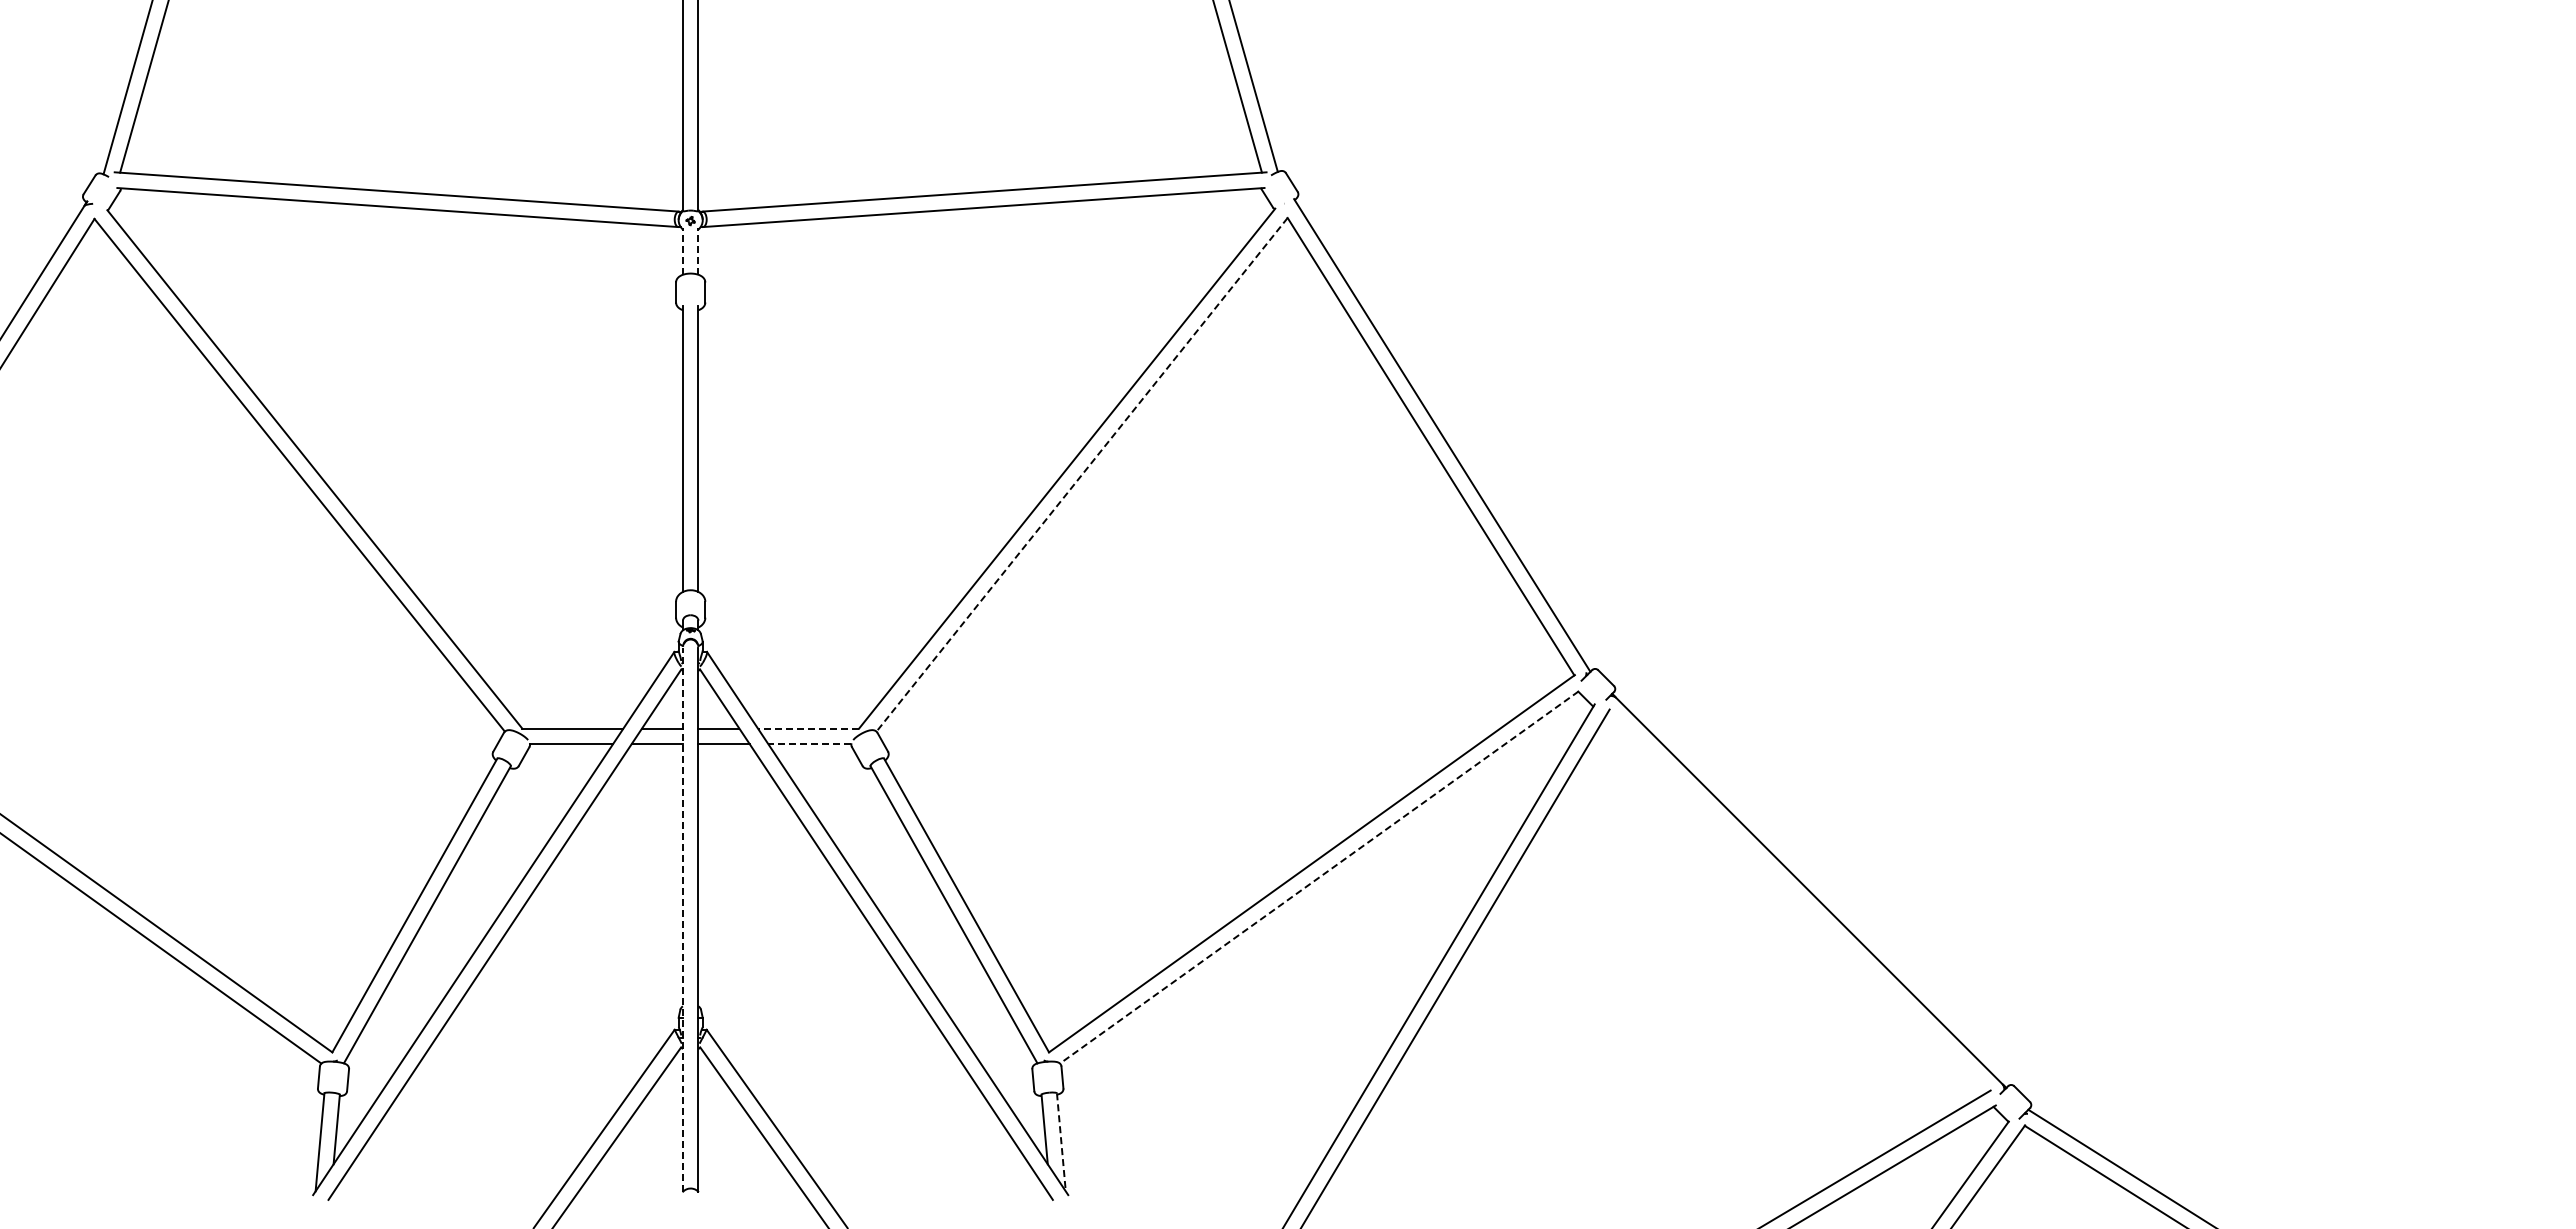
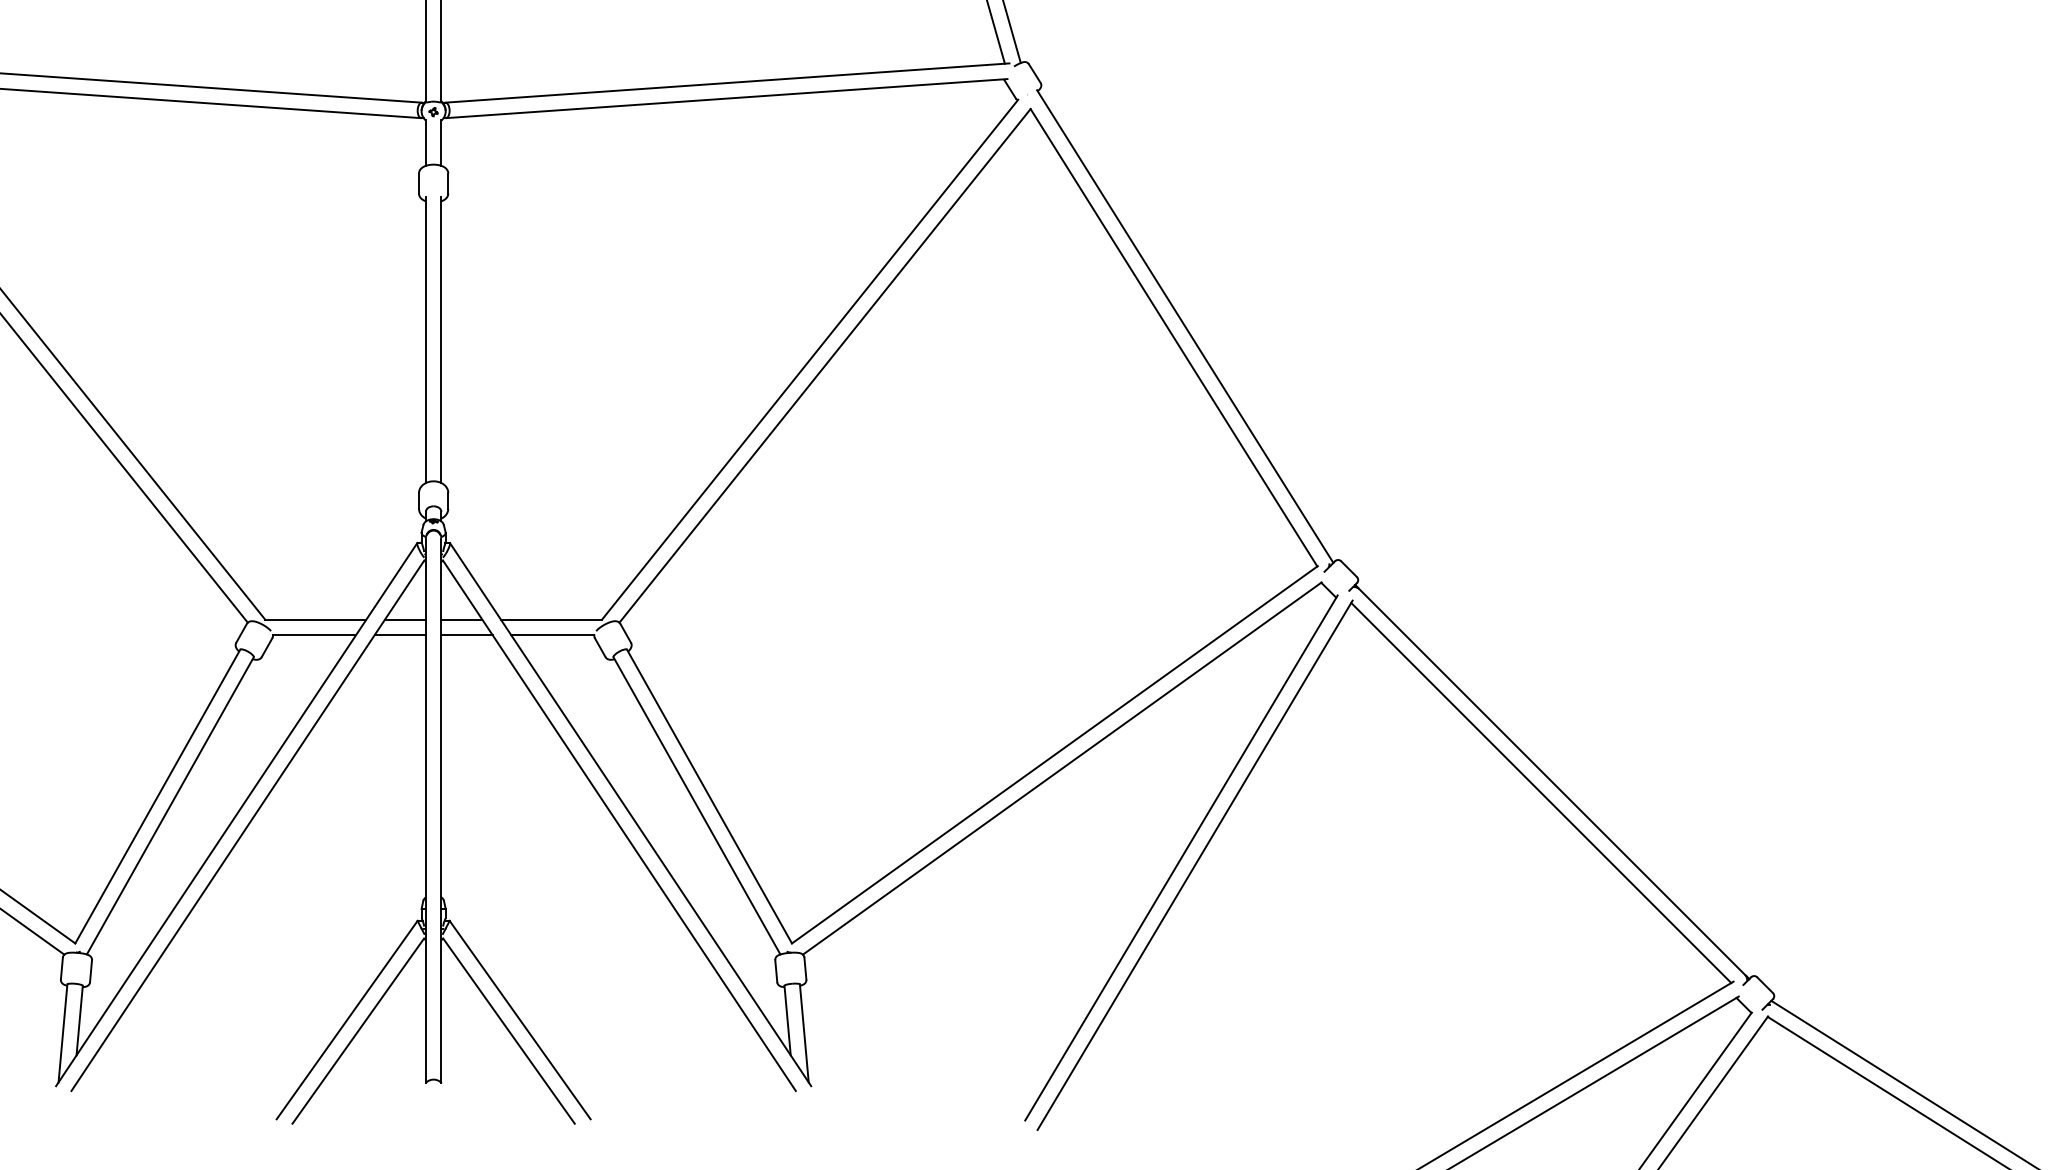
line: (682, 251) -> (425, 142), dashed -> solid
line: (698, 251) -> (441, 142), dashed -> solid
line: (1082, 474) -> (825, 365), dashed -> solid
line: (808, 728) -> (551, 619), dashed -> solid
line: (809, 744) -> (552, 635), dashed -> solid
line: (1318, 877) -> (1061, 768), dashed -> solid
line: (1798, 901) -> (1541, 792), added
line: (682, 920) -> (425, 811), dashed -> solid
line: (1061, 1142) -> (804, 1033), dashed -> solid

